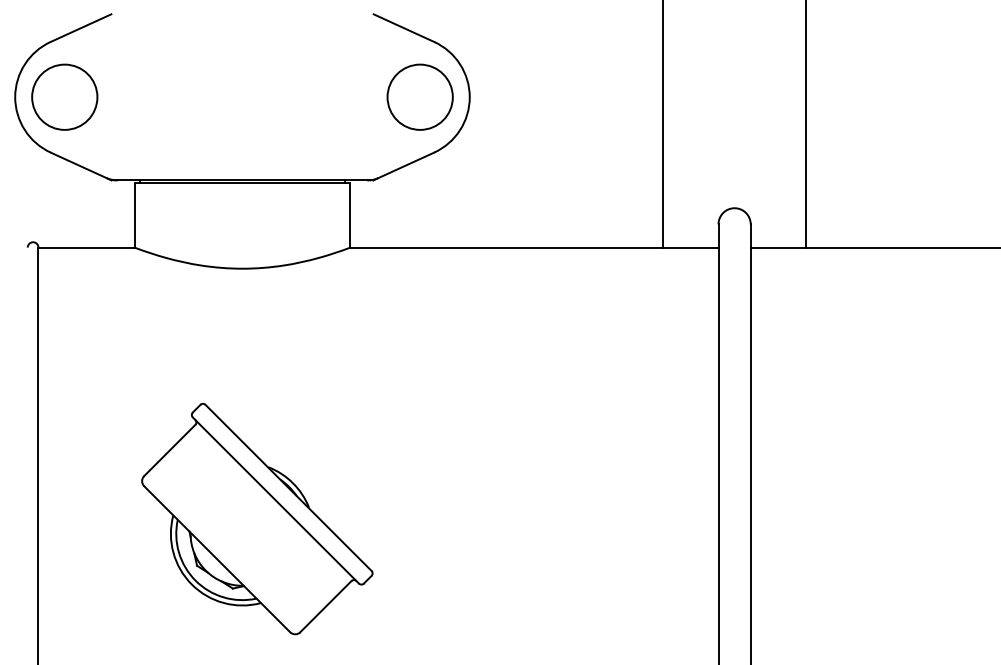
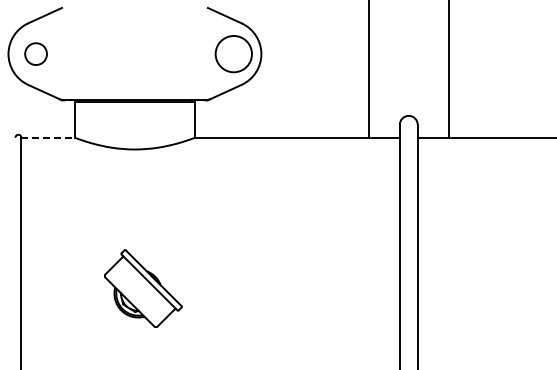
circle: (63, 96) -> (35, 53), size x0.6
line: (87, 247) -> (48, 137), solid -> dashed
part: (257, 518) -> (143, 288), size x0.6

